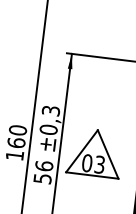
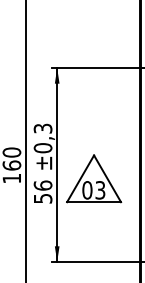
part: (95, 152) -> (94, 178), moved

